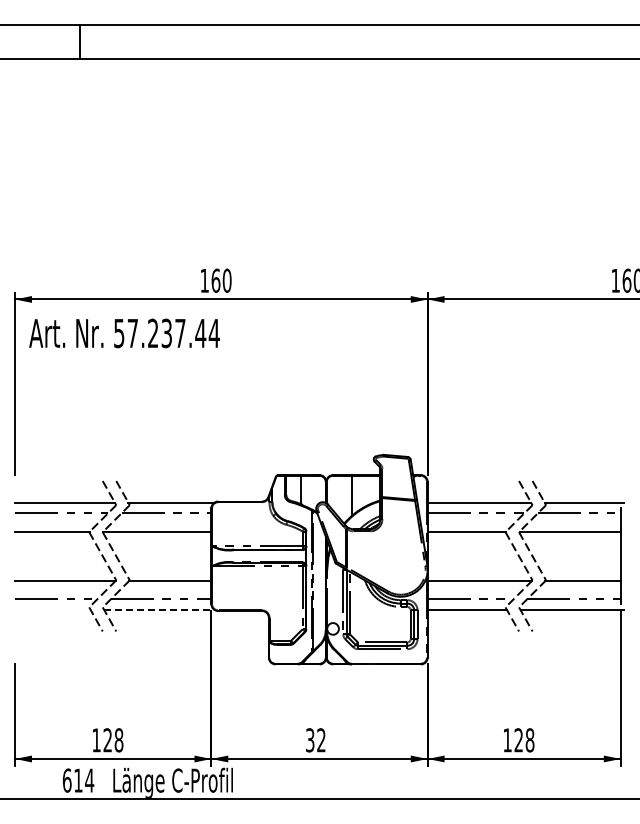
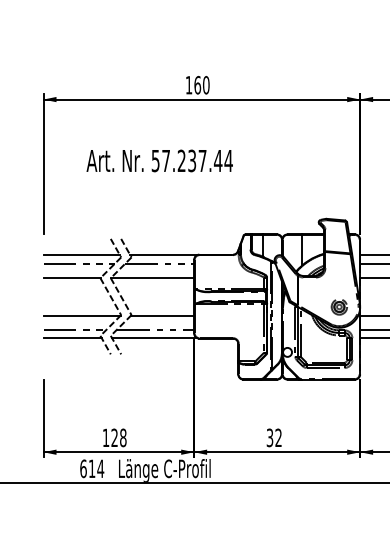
text: (124, 333) -> (159, 161), moved
part: (400, 569) -> (339, 306), added
line: (52, 609) -> (72, 337), added
line: (159, 609) -> (154, 337), dashed -> solid

